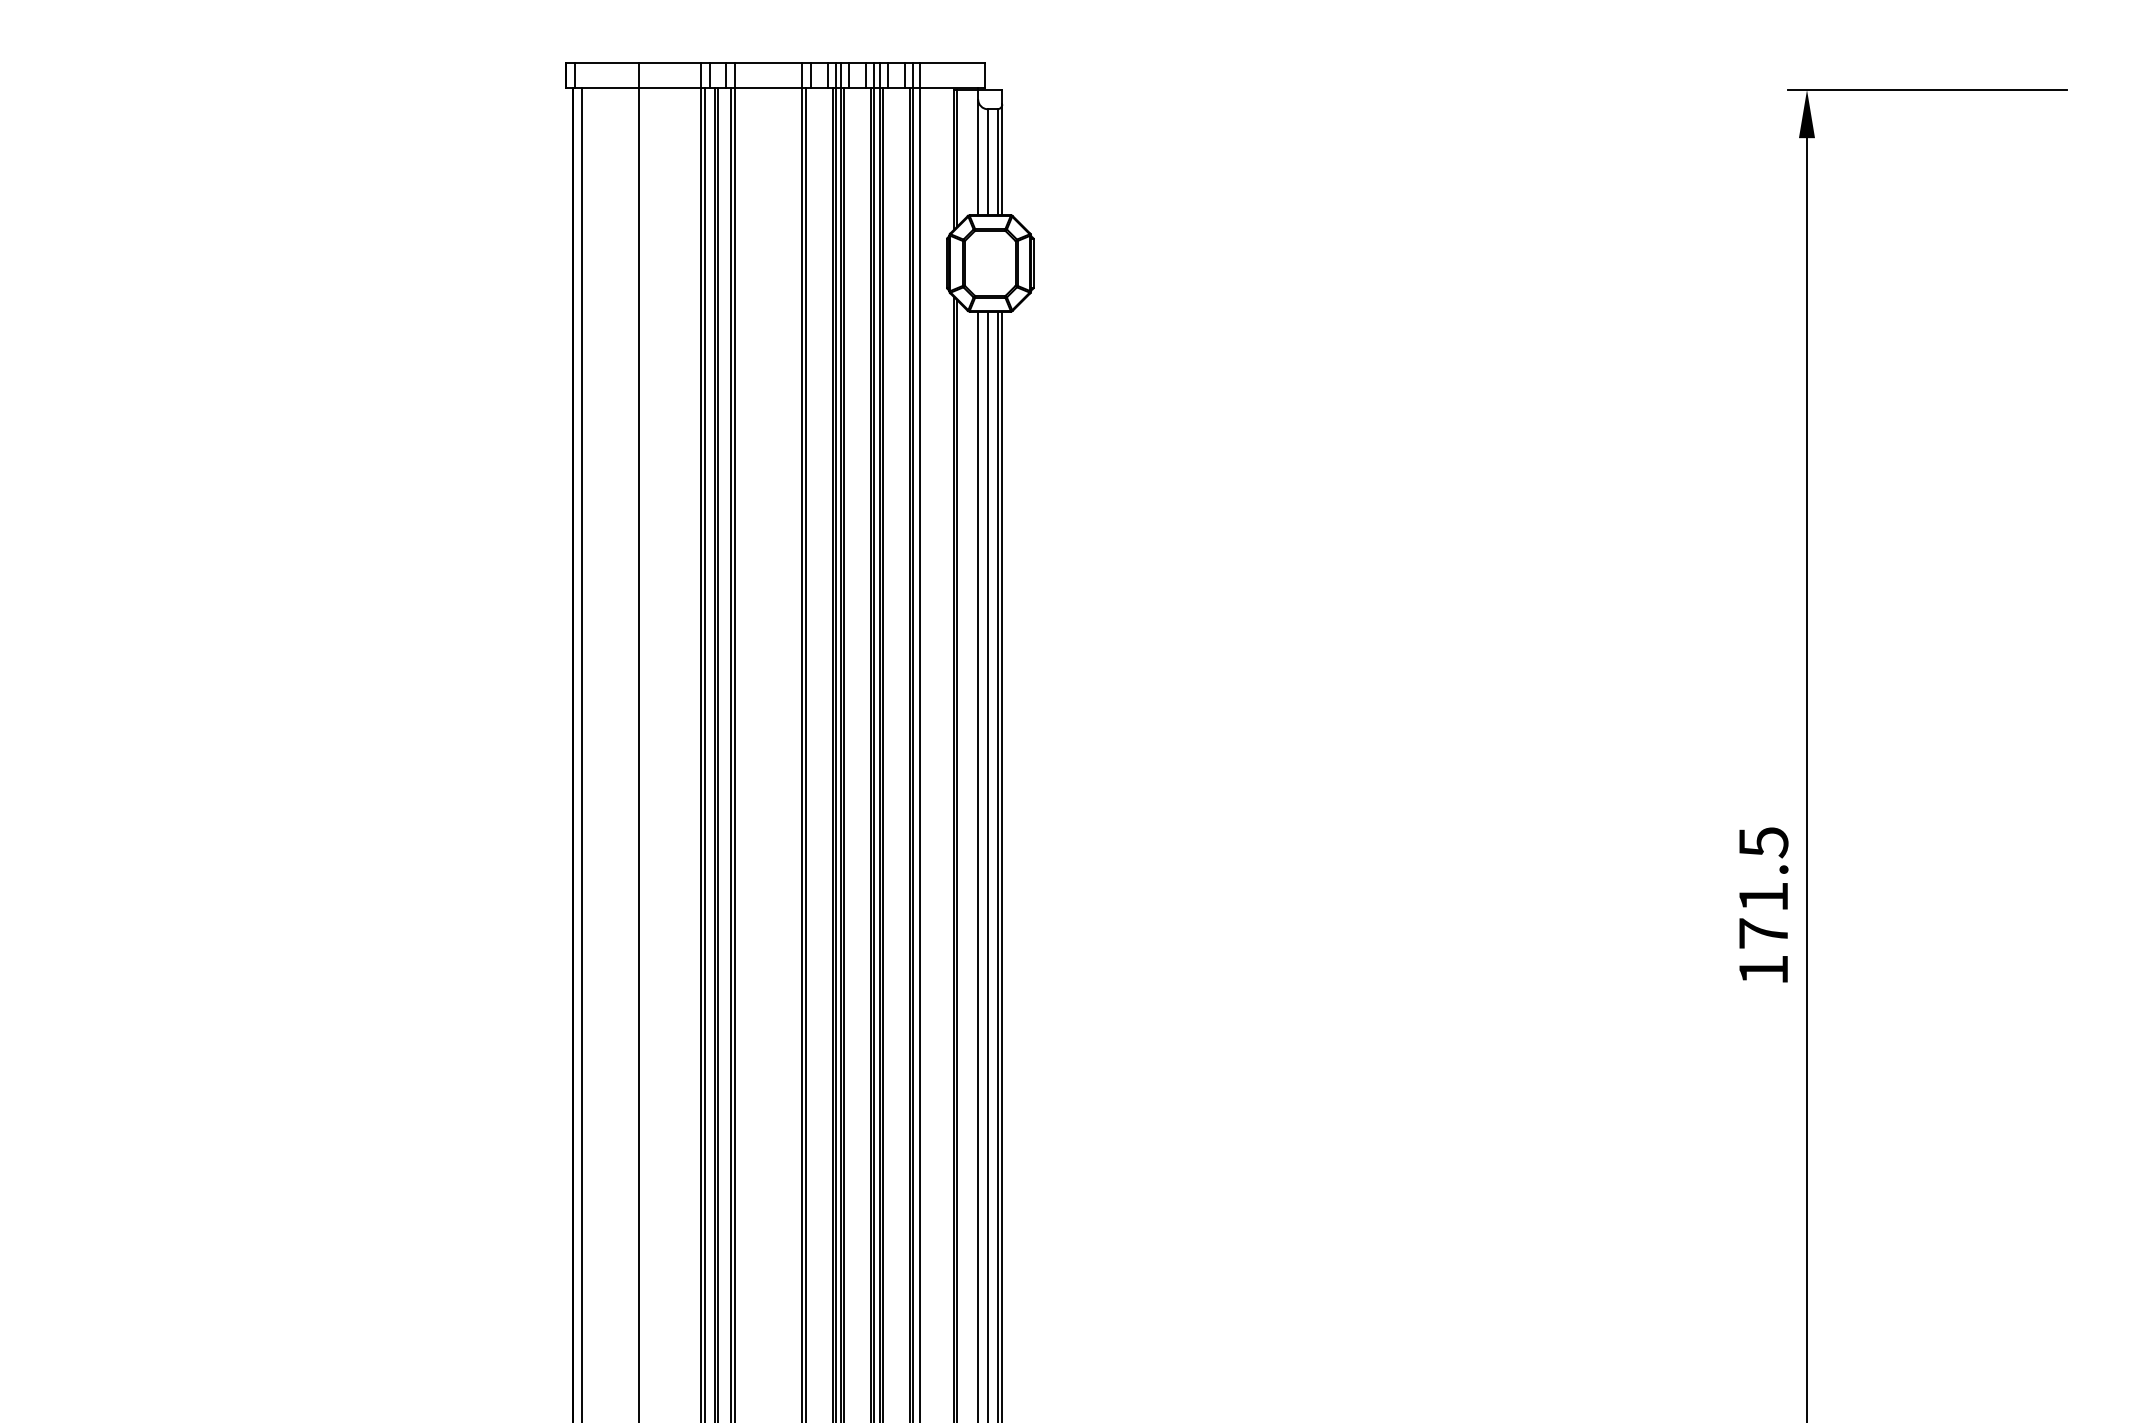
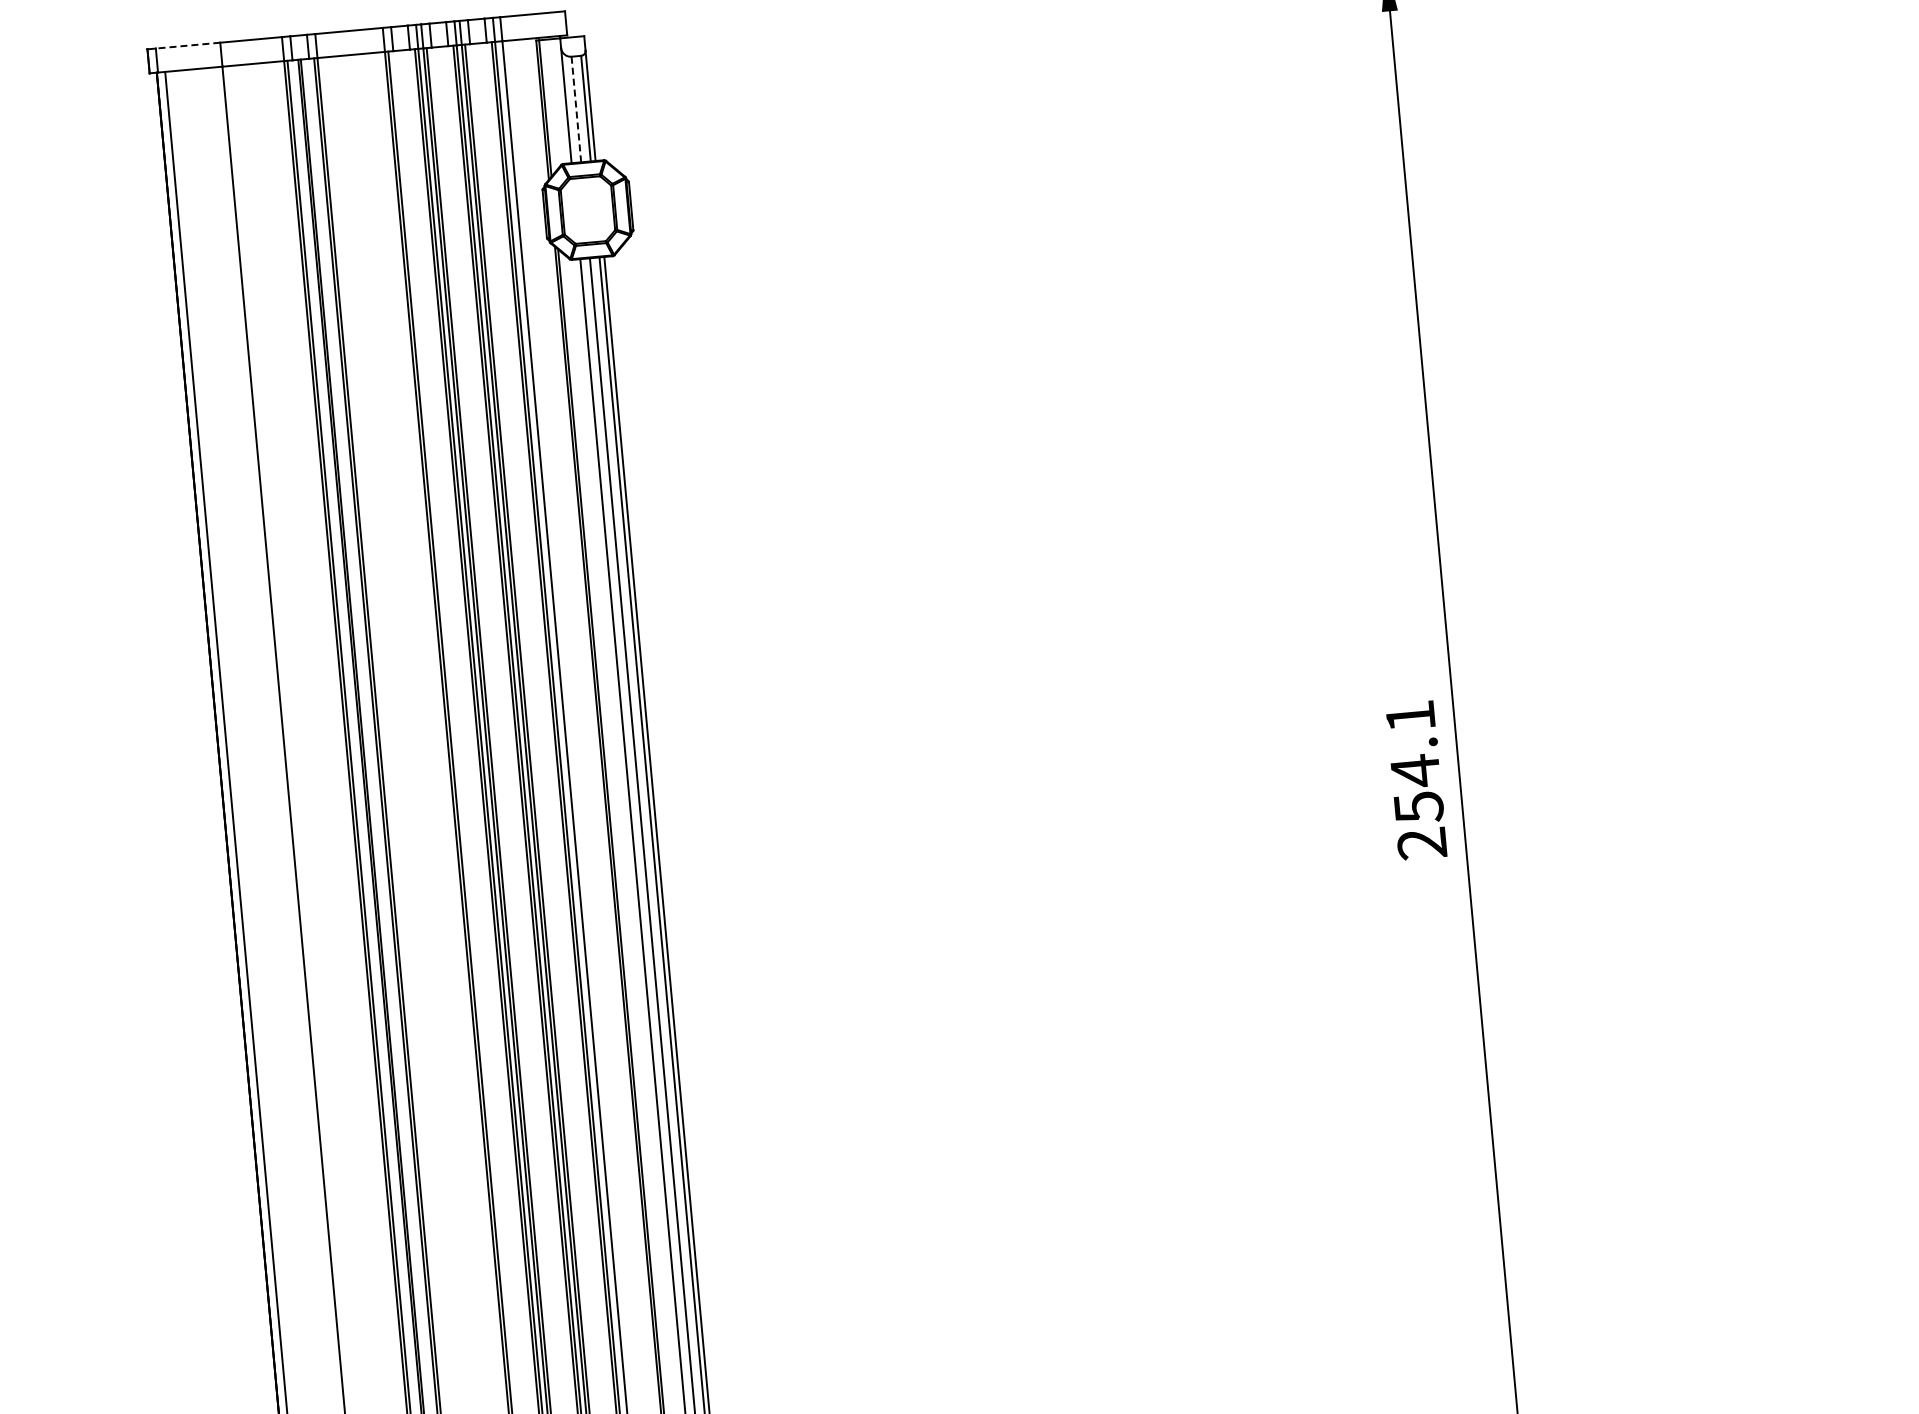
line: (606, 63) -> (187, 45), solid -> dashed
line: (987, 161) -> (575, 108), solid -> dashed
text: (1763, 906) -> (1416, 780), 171.5 -> 254.1

